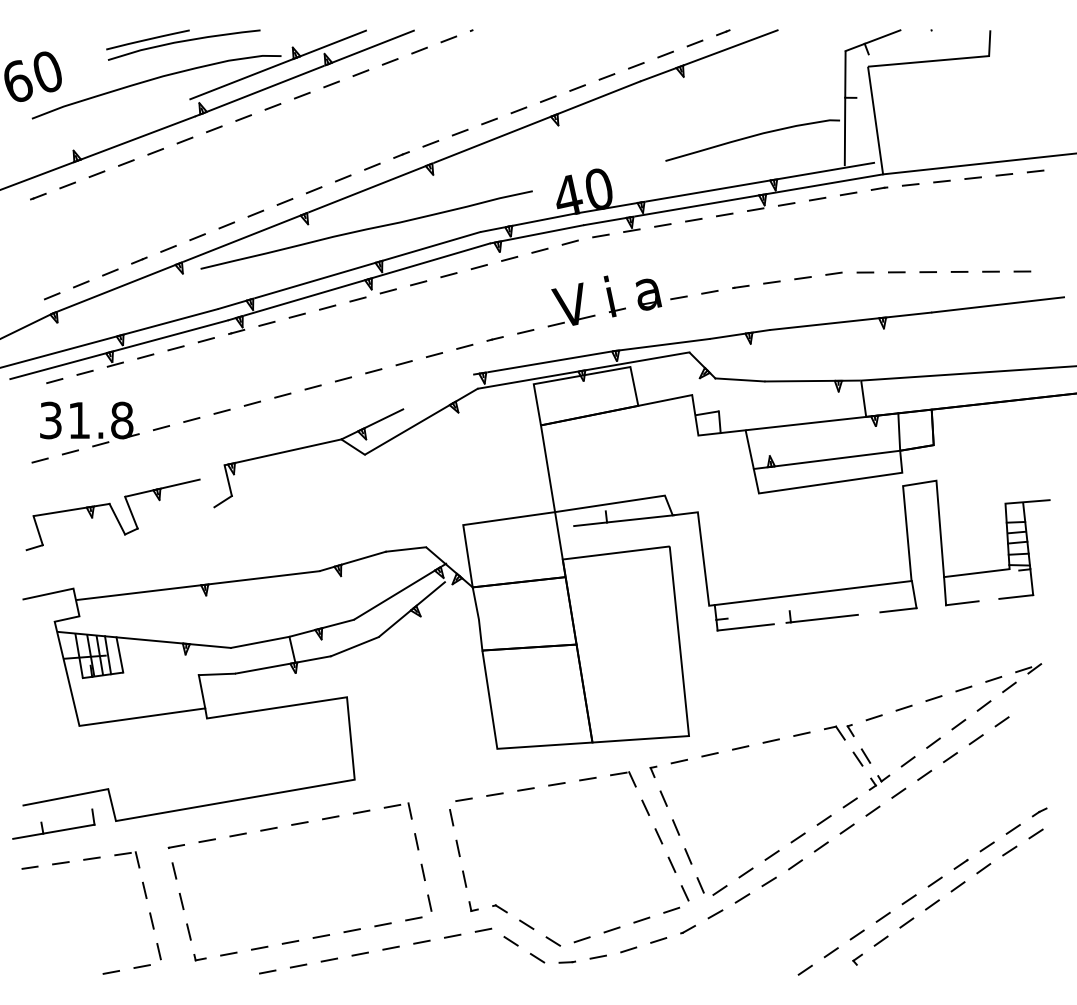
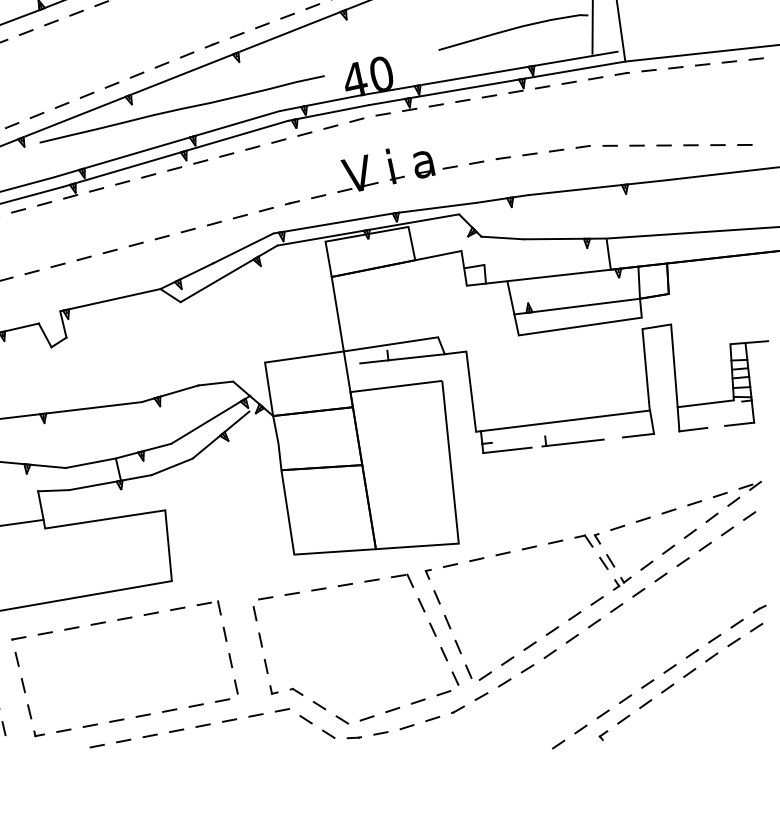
line: (438, 391) -> (243, 247), added
line: (206, 493) -> (44, 335), added
line: (1027, 703) -> (749, 515), added

